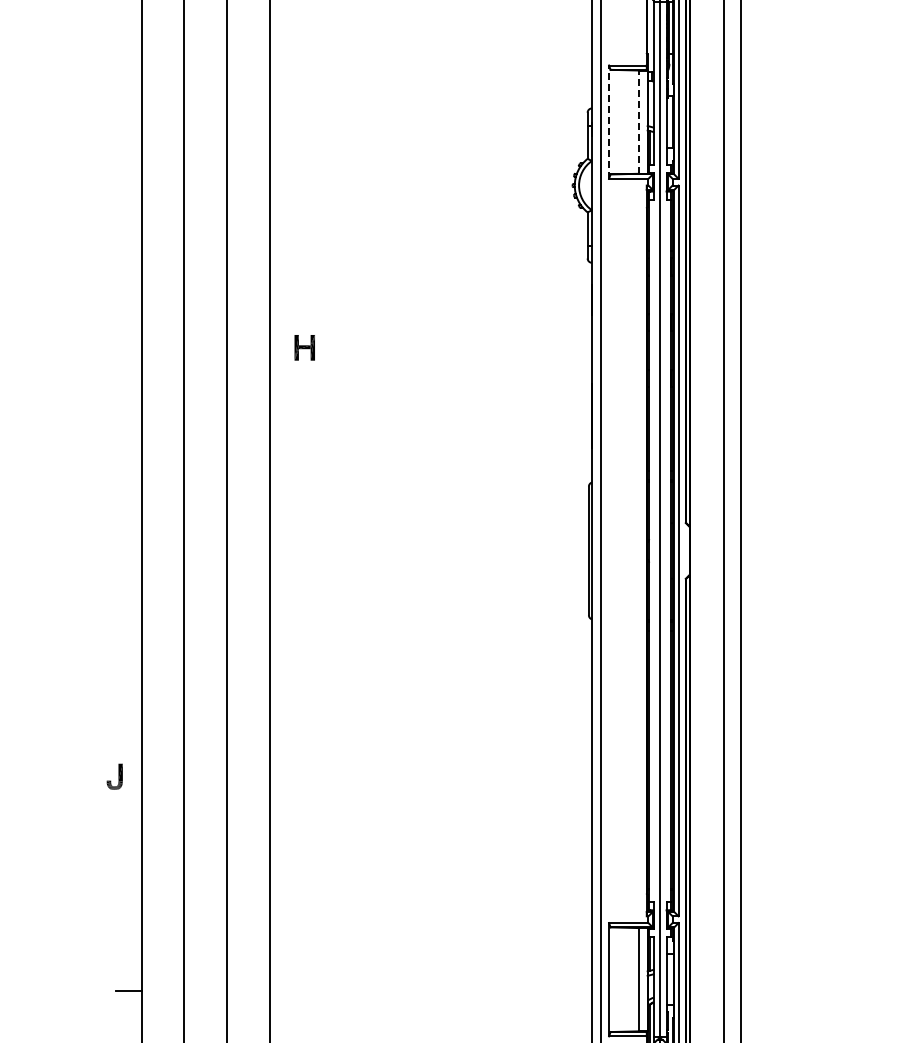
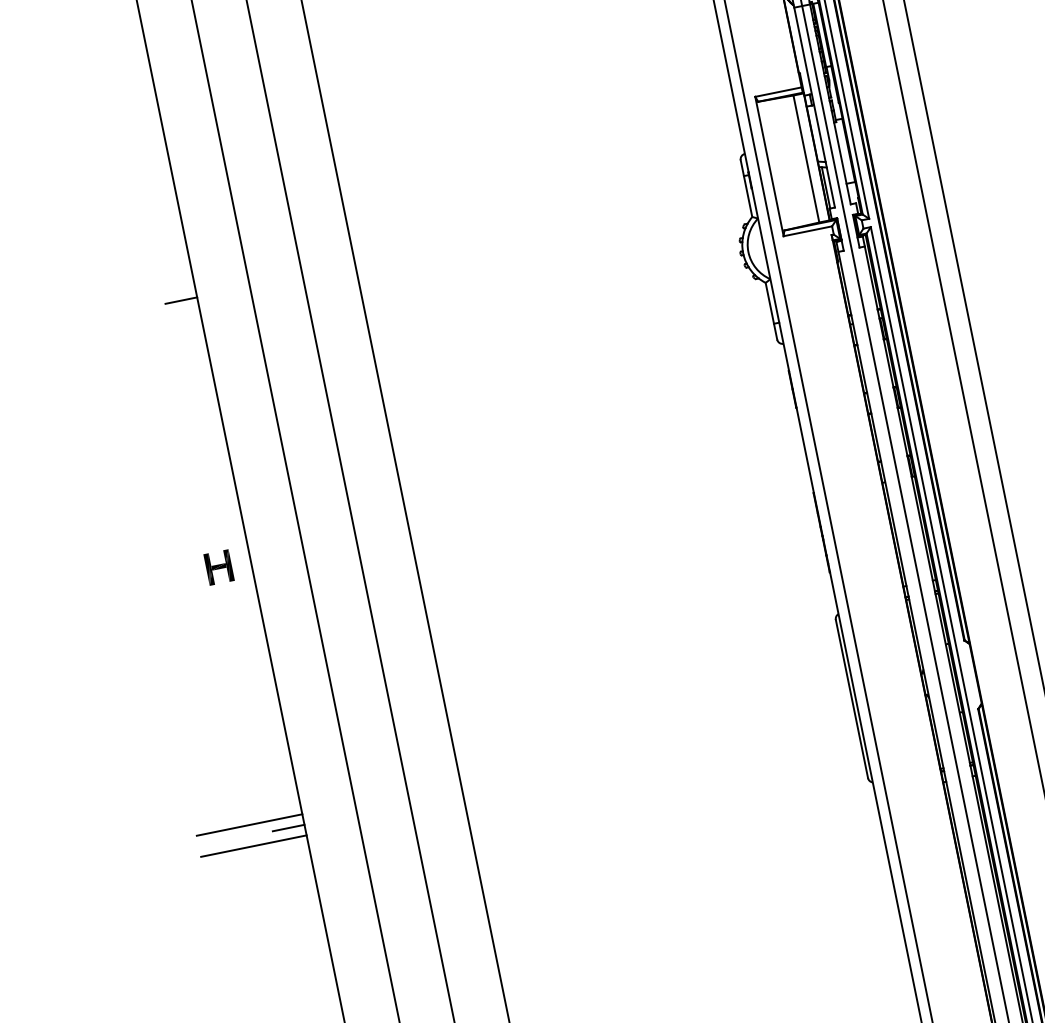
line: (609, 122) -> (770, 166), dashed -> solid
line: (639, 122) -> (806, 159), dashed -> solid
line: (128, 133) -> (181, 300), added
part: (304, 347) -> (218, 567), moved
line: (98, 553) -> (249, 824), added
line: (128, 562) -> (288, 828), added
line: (98, 570) -> (253, 845), added

